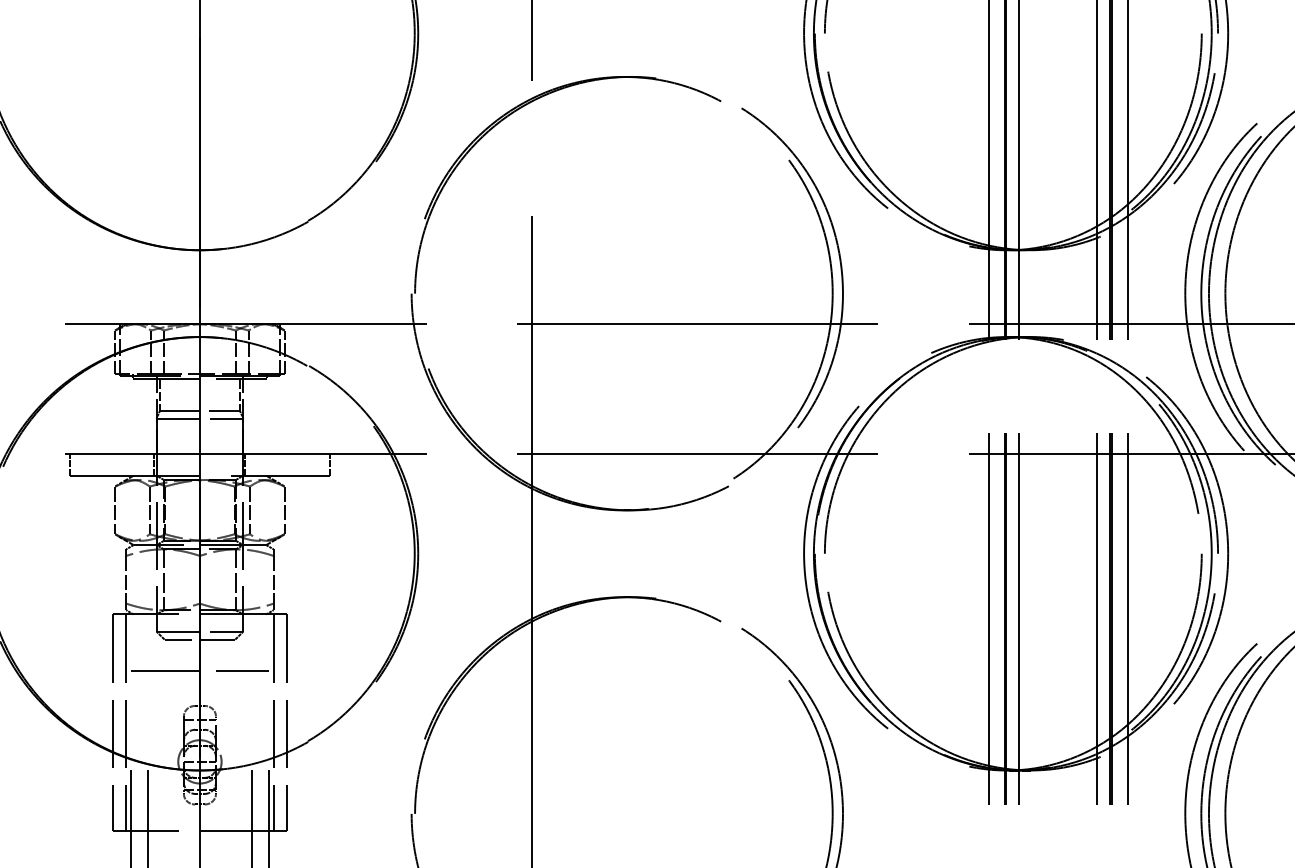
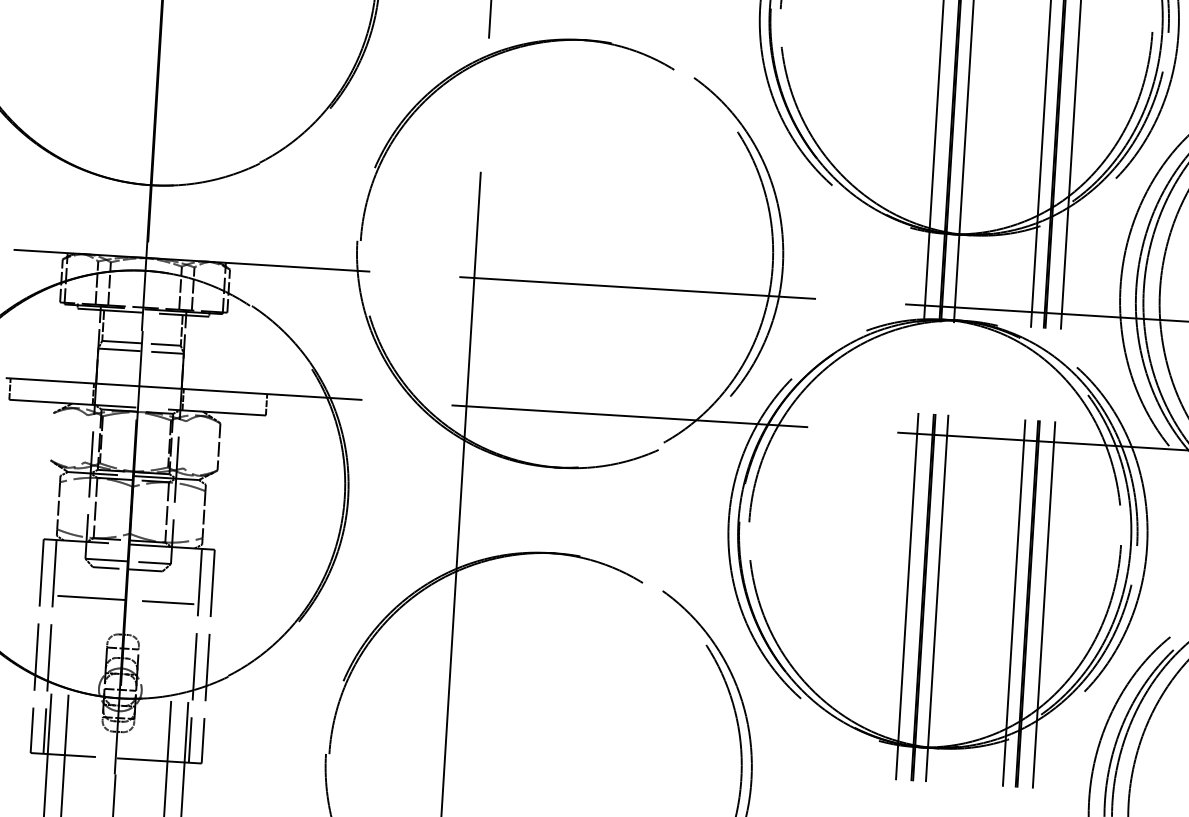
line: (115, 510) -> (52, 436), removed
line: (149, 510) -> (85, 438), removed
line: (250, 510) -> (185, 444), removed

